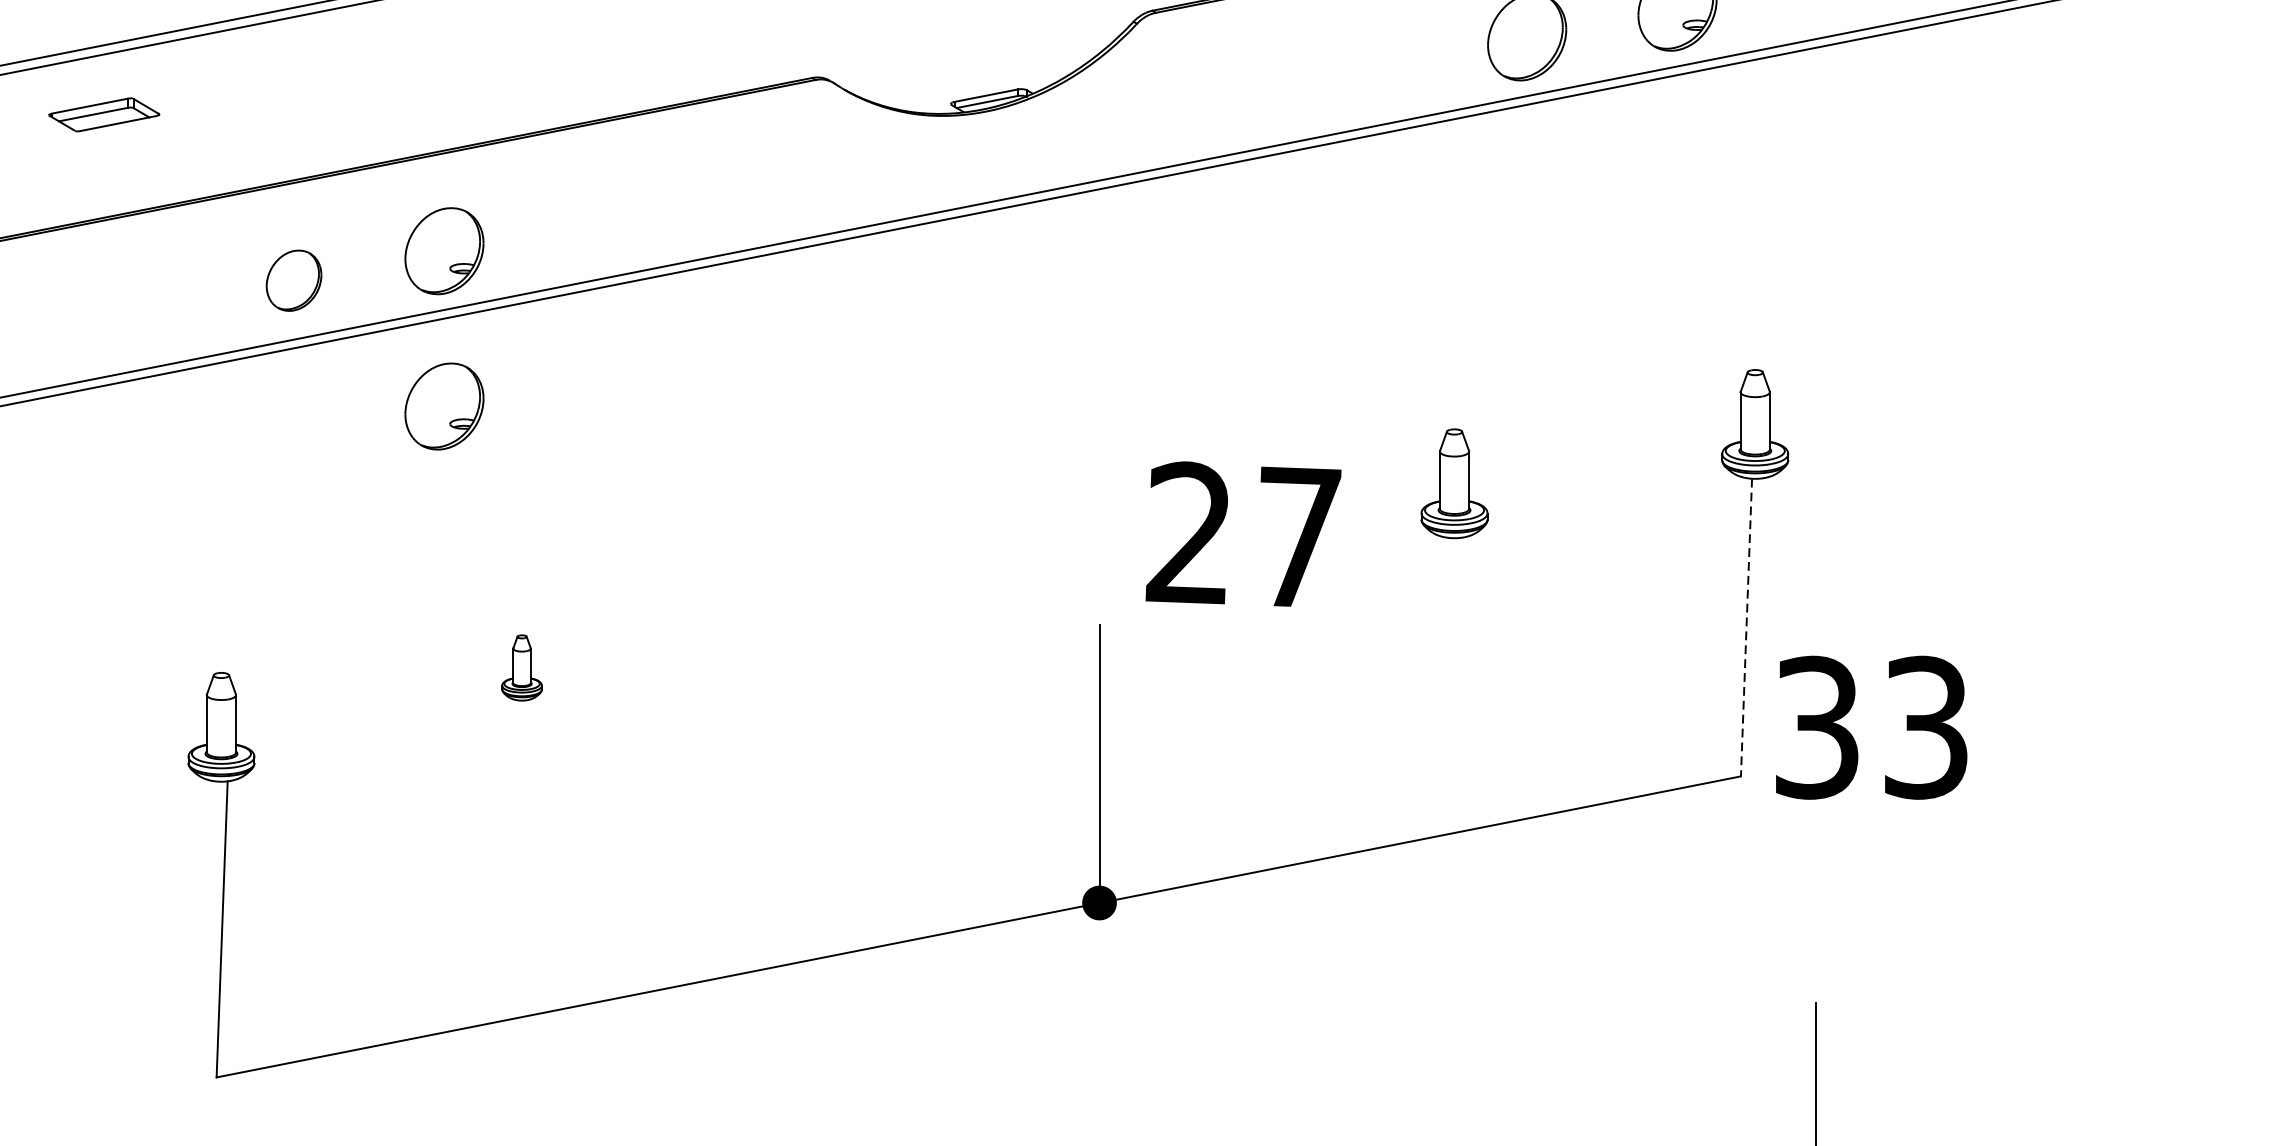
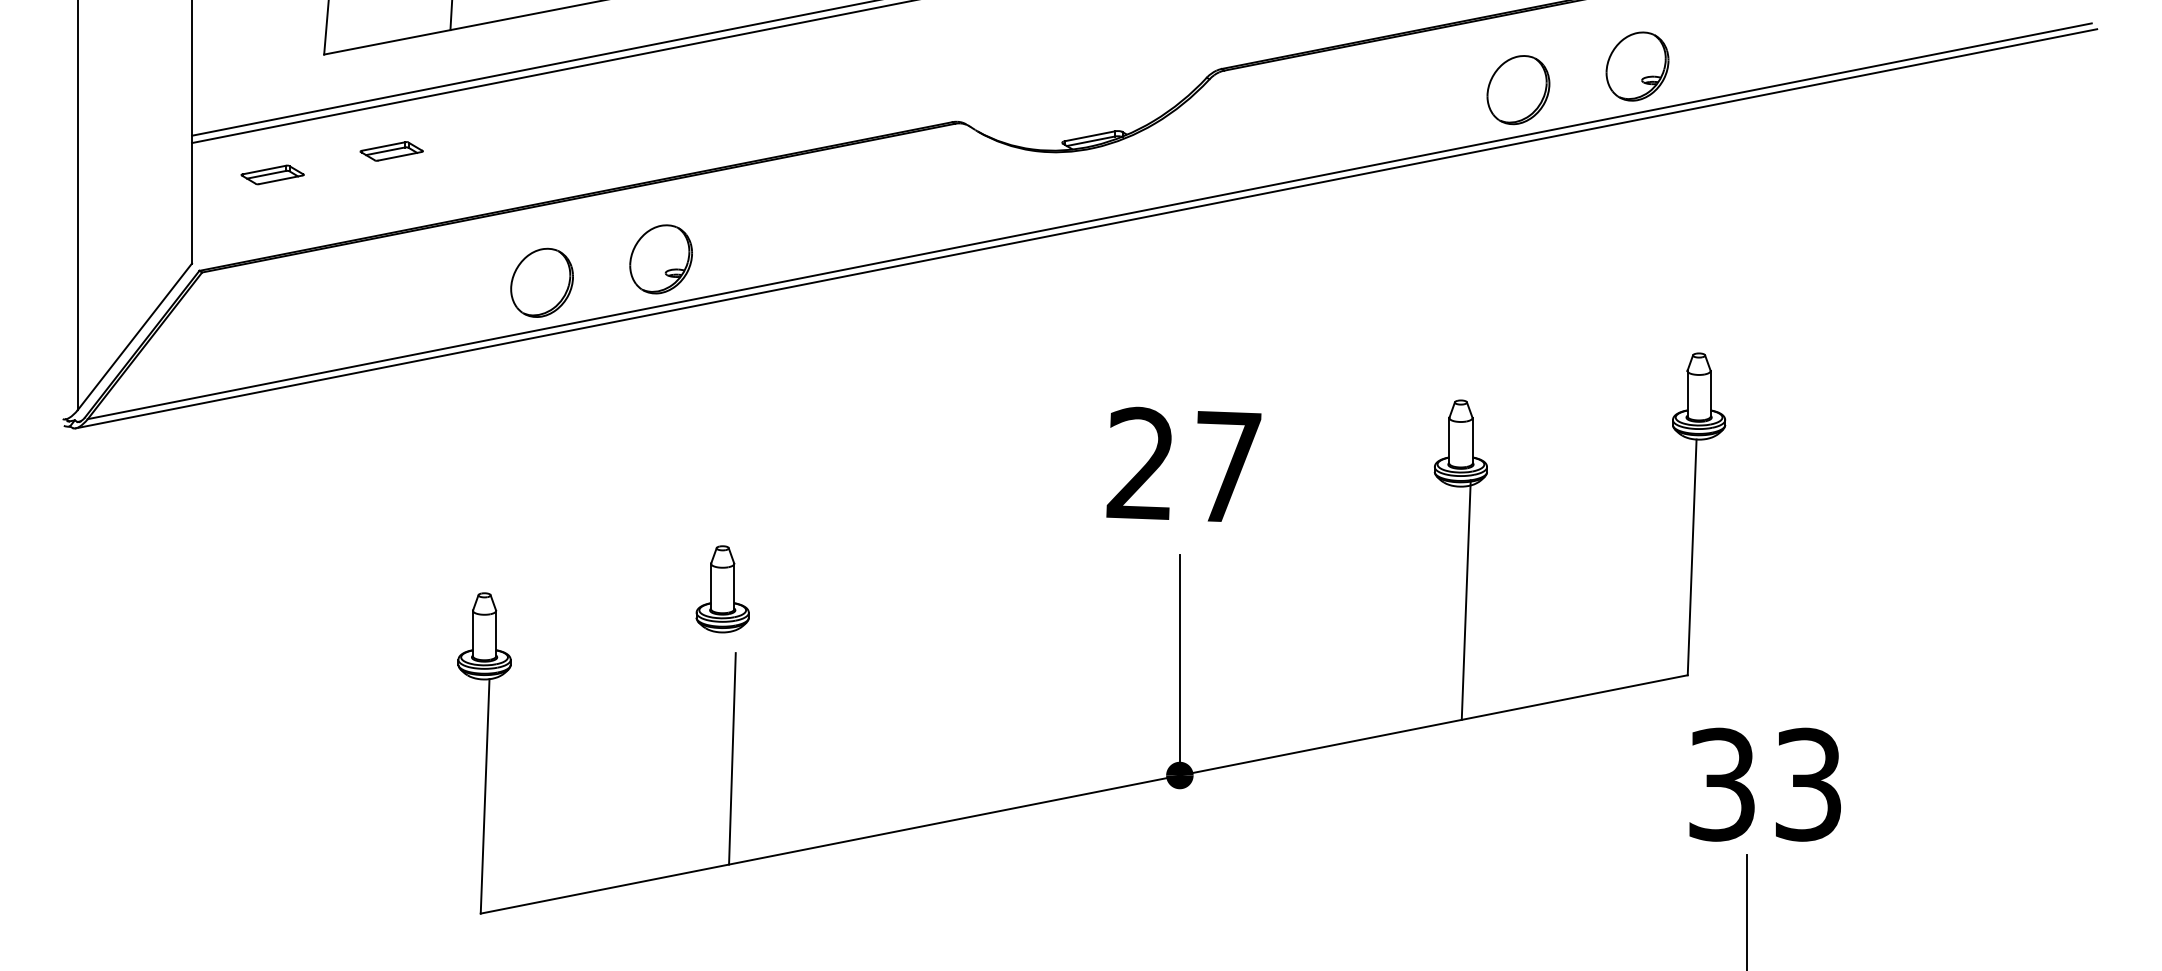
part: (103, 114) -> (391, 151), size x0.71
part: (293, 280) -> (541, 282), size x1.43
part: (443, 406) -> (660, 382), removed
text: (1243, 532) -> (1183, 463), moved
line: (1746, 627) -> (1692, 557), dashed -> solid
part: (521, 668) -> (722, 589), size x1.67
line: (1460, 680) -> (1465, 599), added
text: (1870, 727) -> (1764, 784), moved
line: (534, 881) -> (732, 758), added

